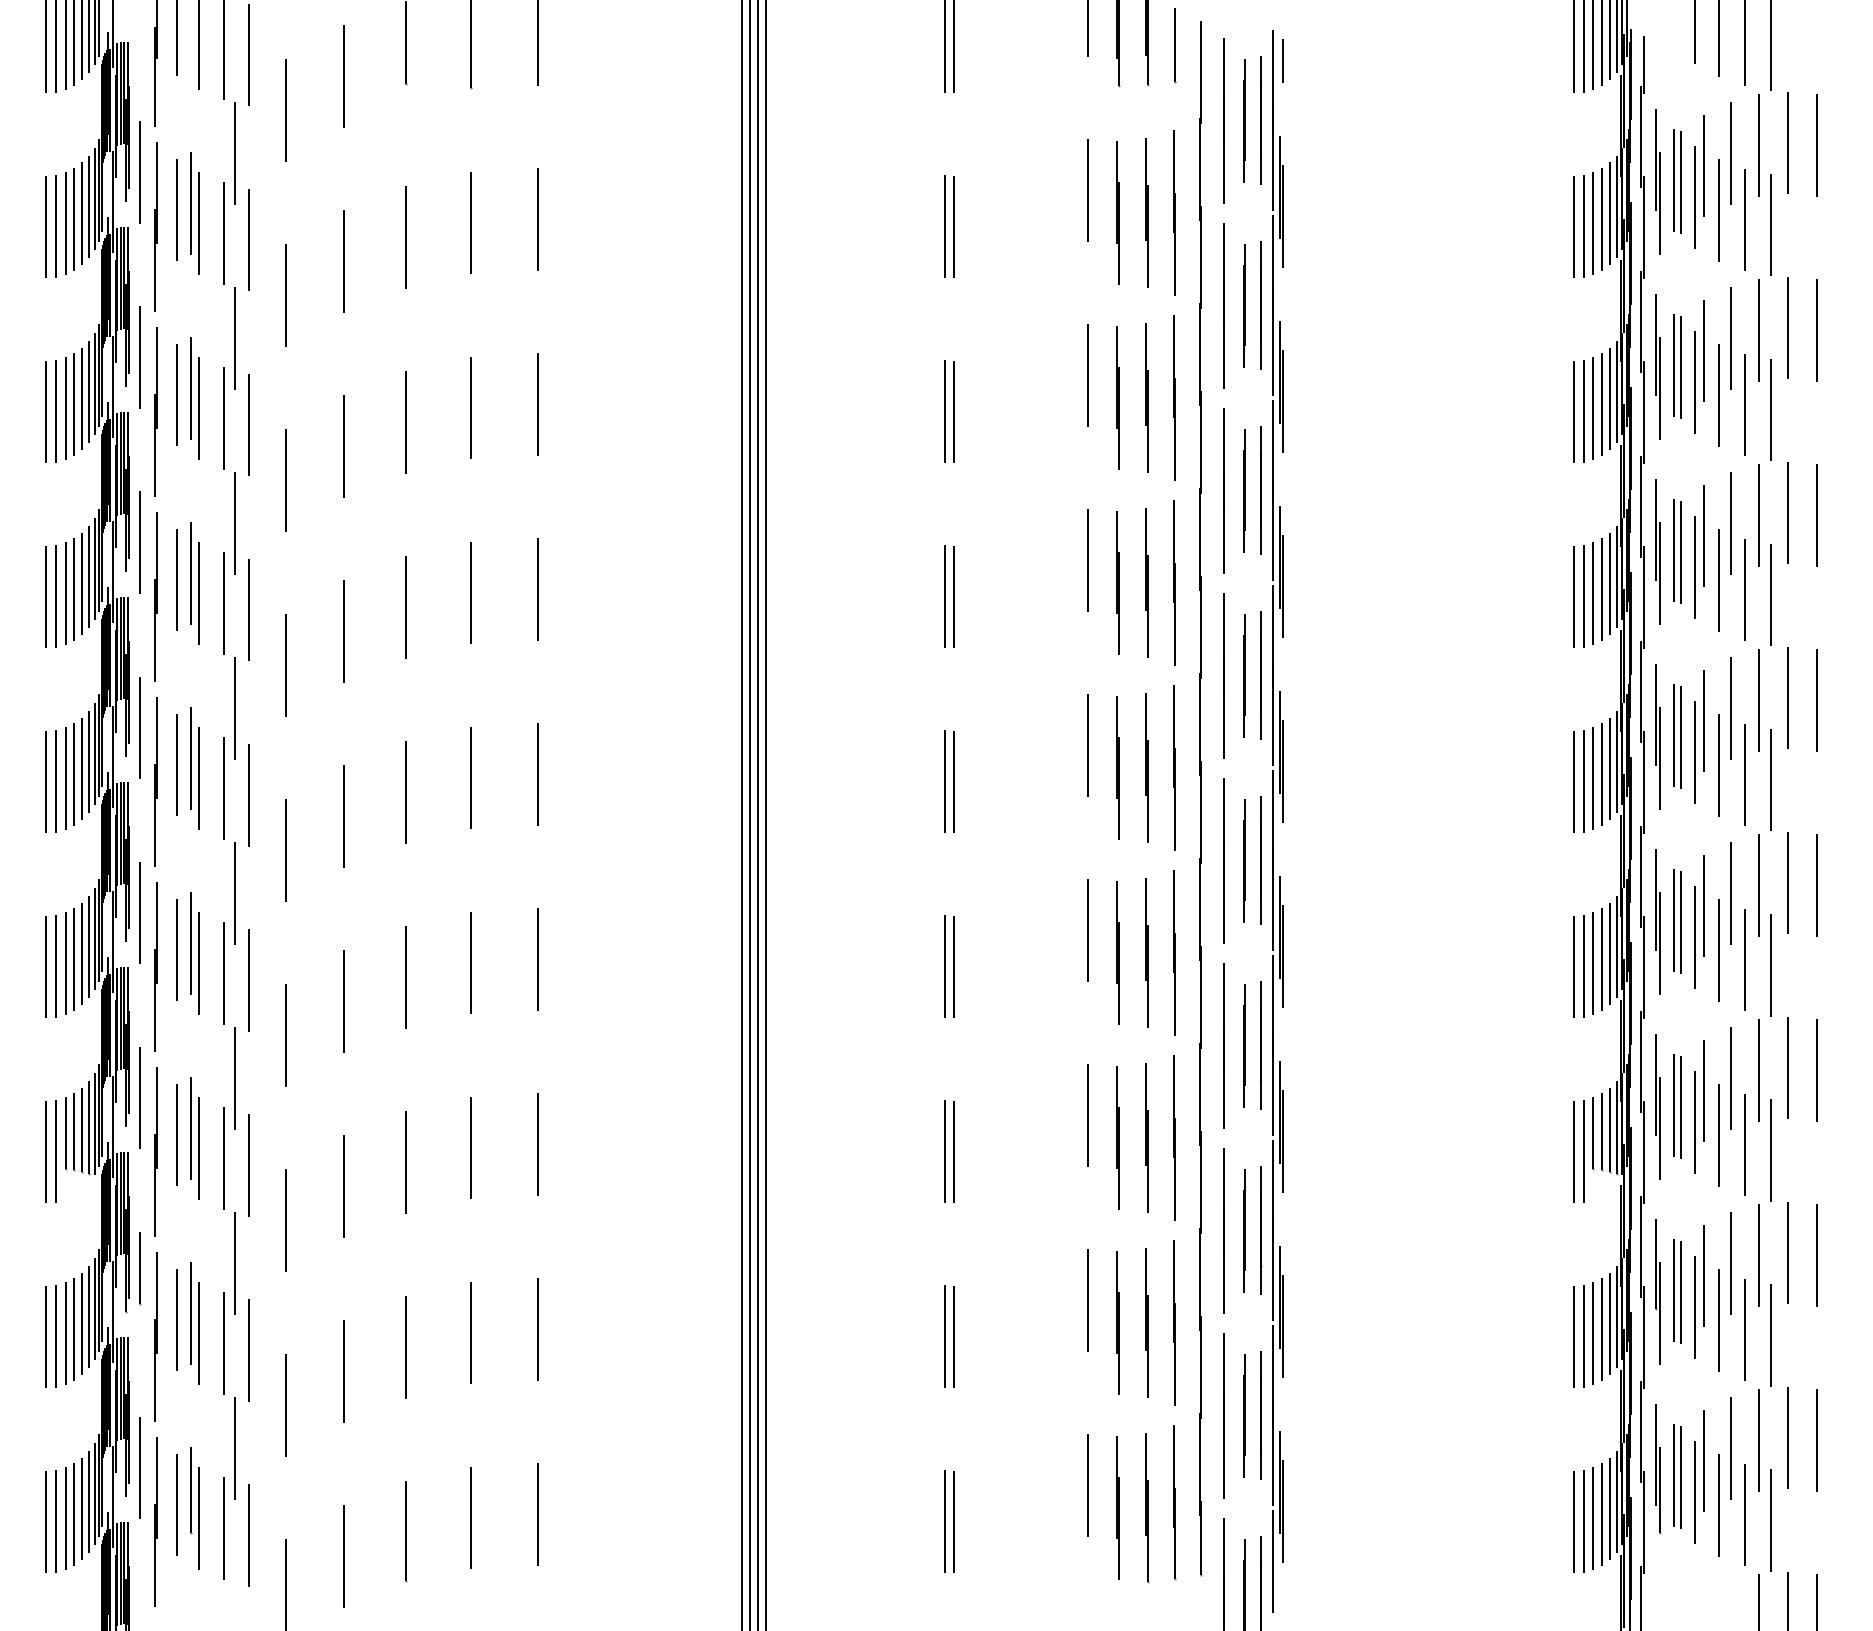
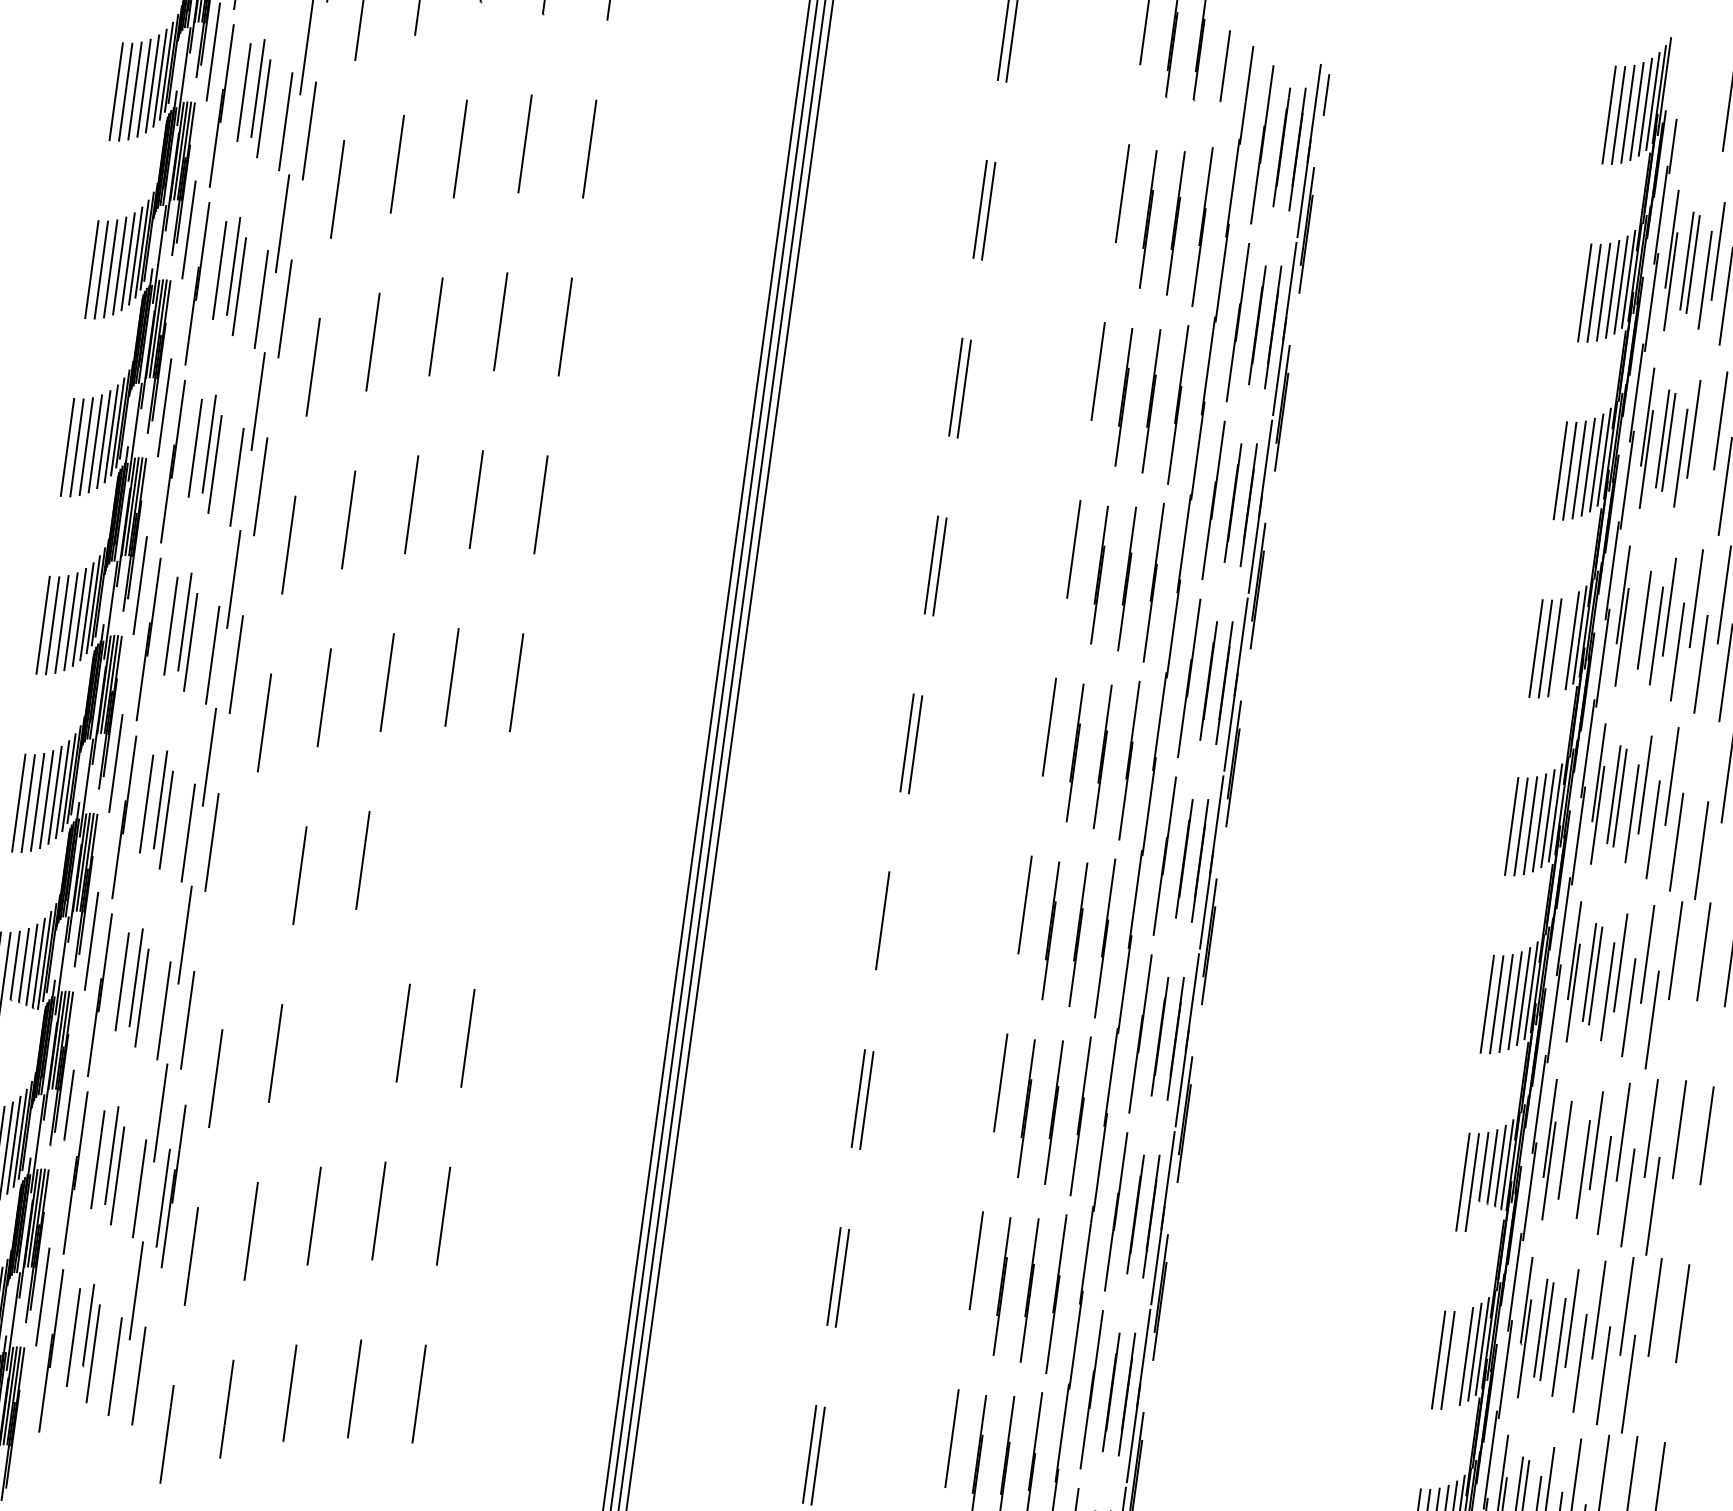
line: (1718, 395) -> (1701, 473), removed
line: (1673, 549) -> (1637, 616), removed
line: (1601, 589) -> (1563, 645), removed
line: (1758, 700) -> (1699, 772), removed
line: (537, 958) -> (491, 859), removed
line: (471, 962) -> (427, 854), removed
line: (1771, 964) -> (1677, 1027), removed
line: (953, 966) -> (890, 922), removed
line: (286, 1035) -> (240, 900), removed
line: (1680, 1107) -> (1571, 1153), removed
line: (405, 1161) -> (338, 1037), removed
line: (1593, 1333) -> (1457, 1359), removed
part: (257, 1336) -> (173, 1186), added

